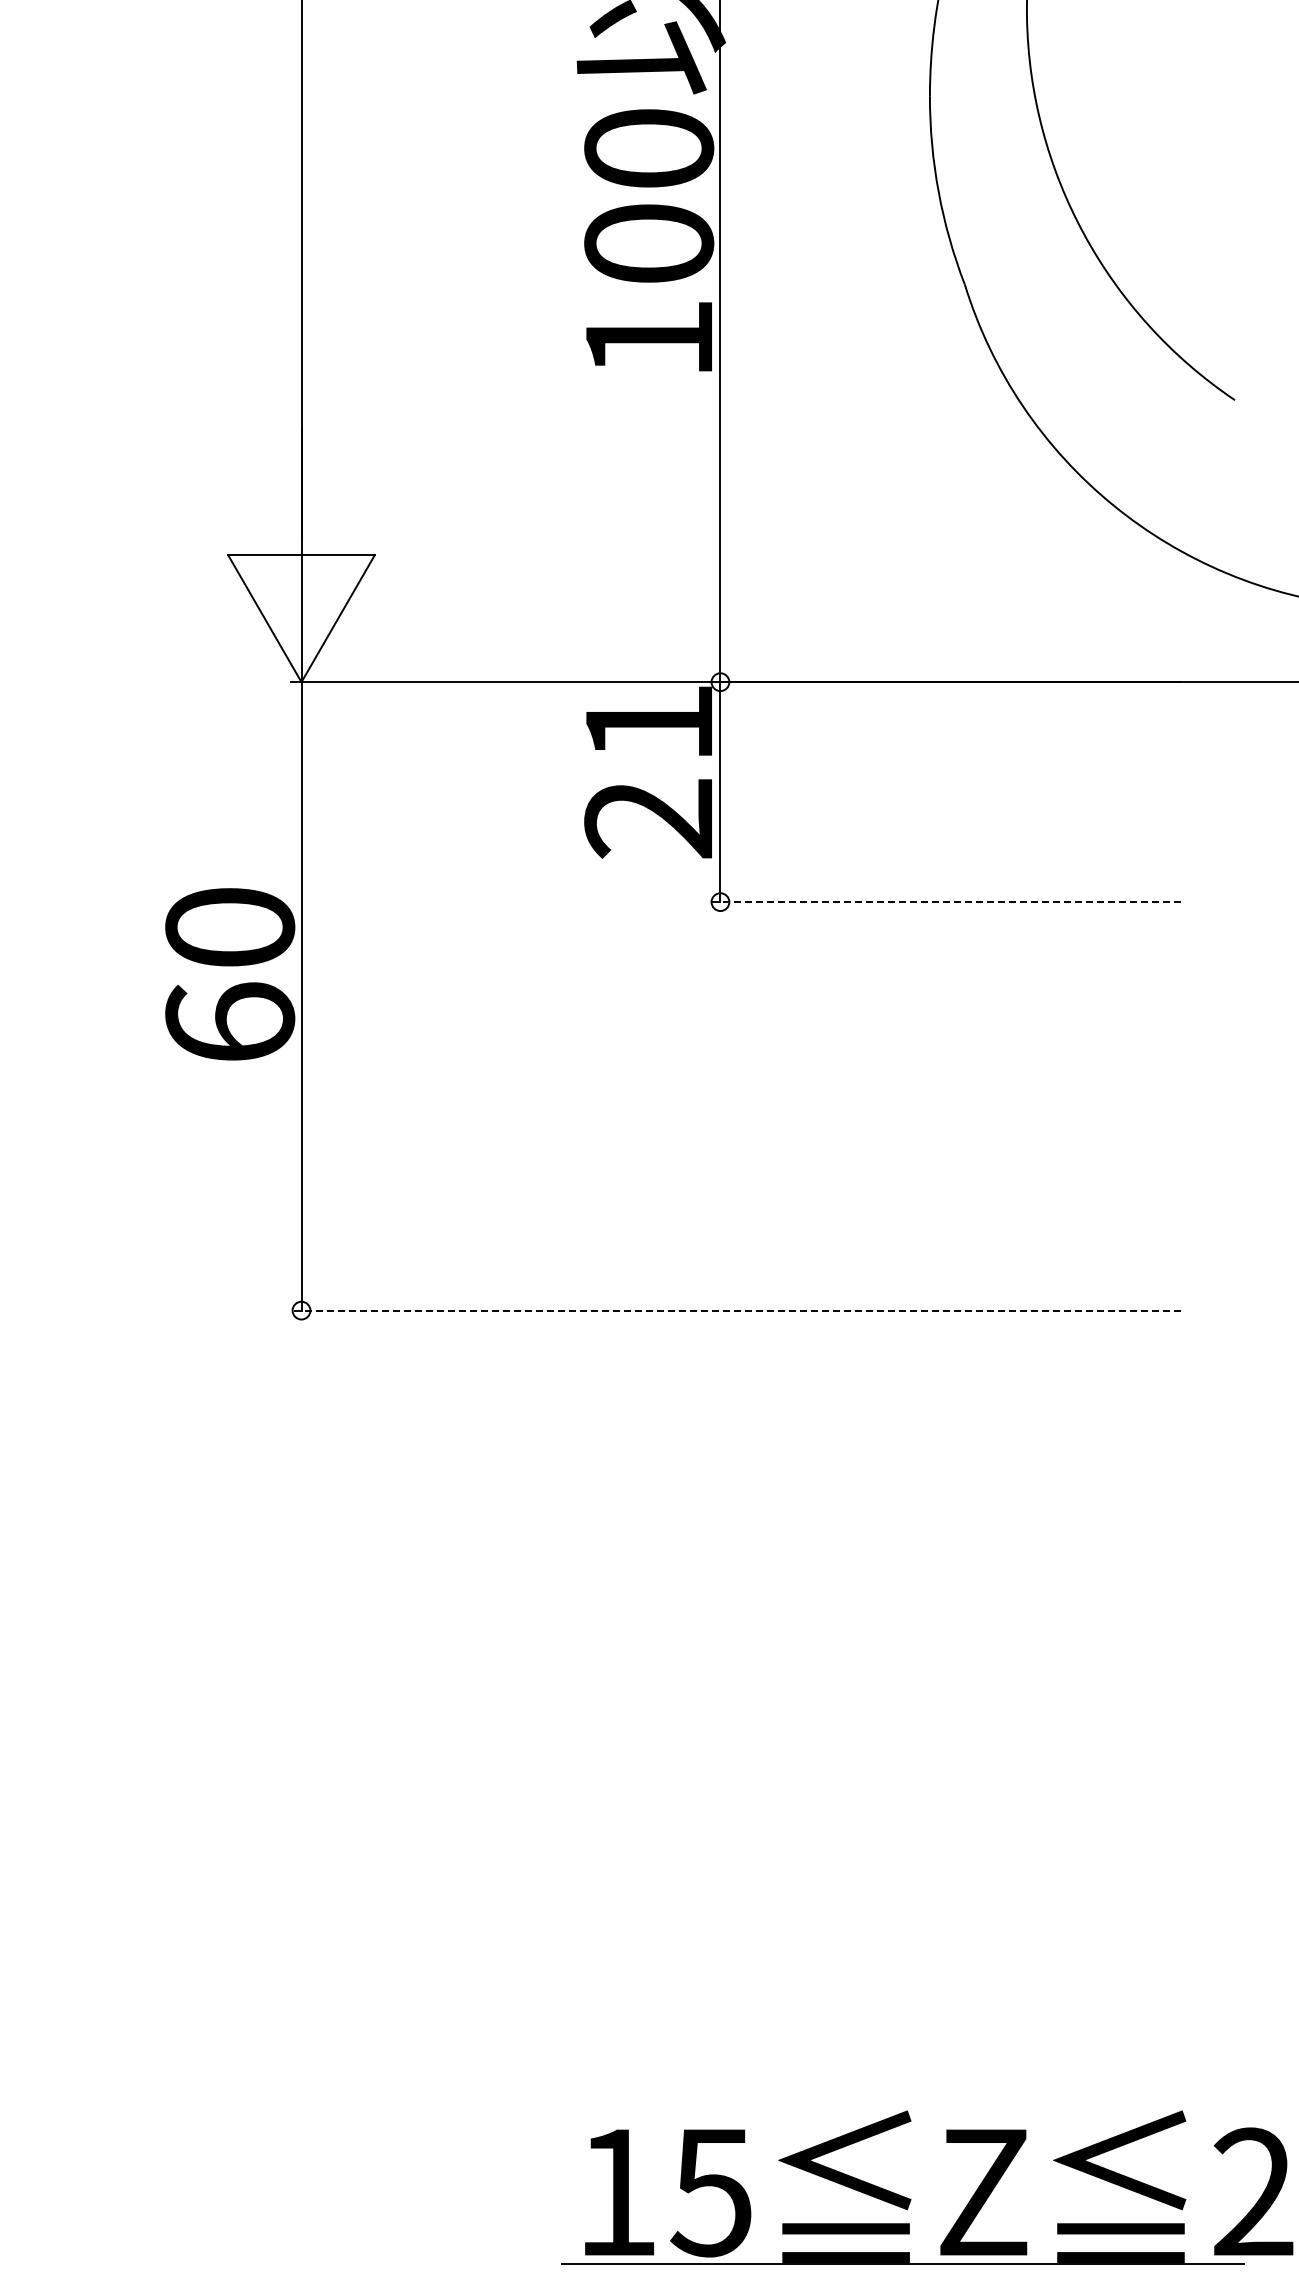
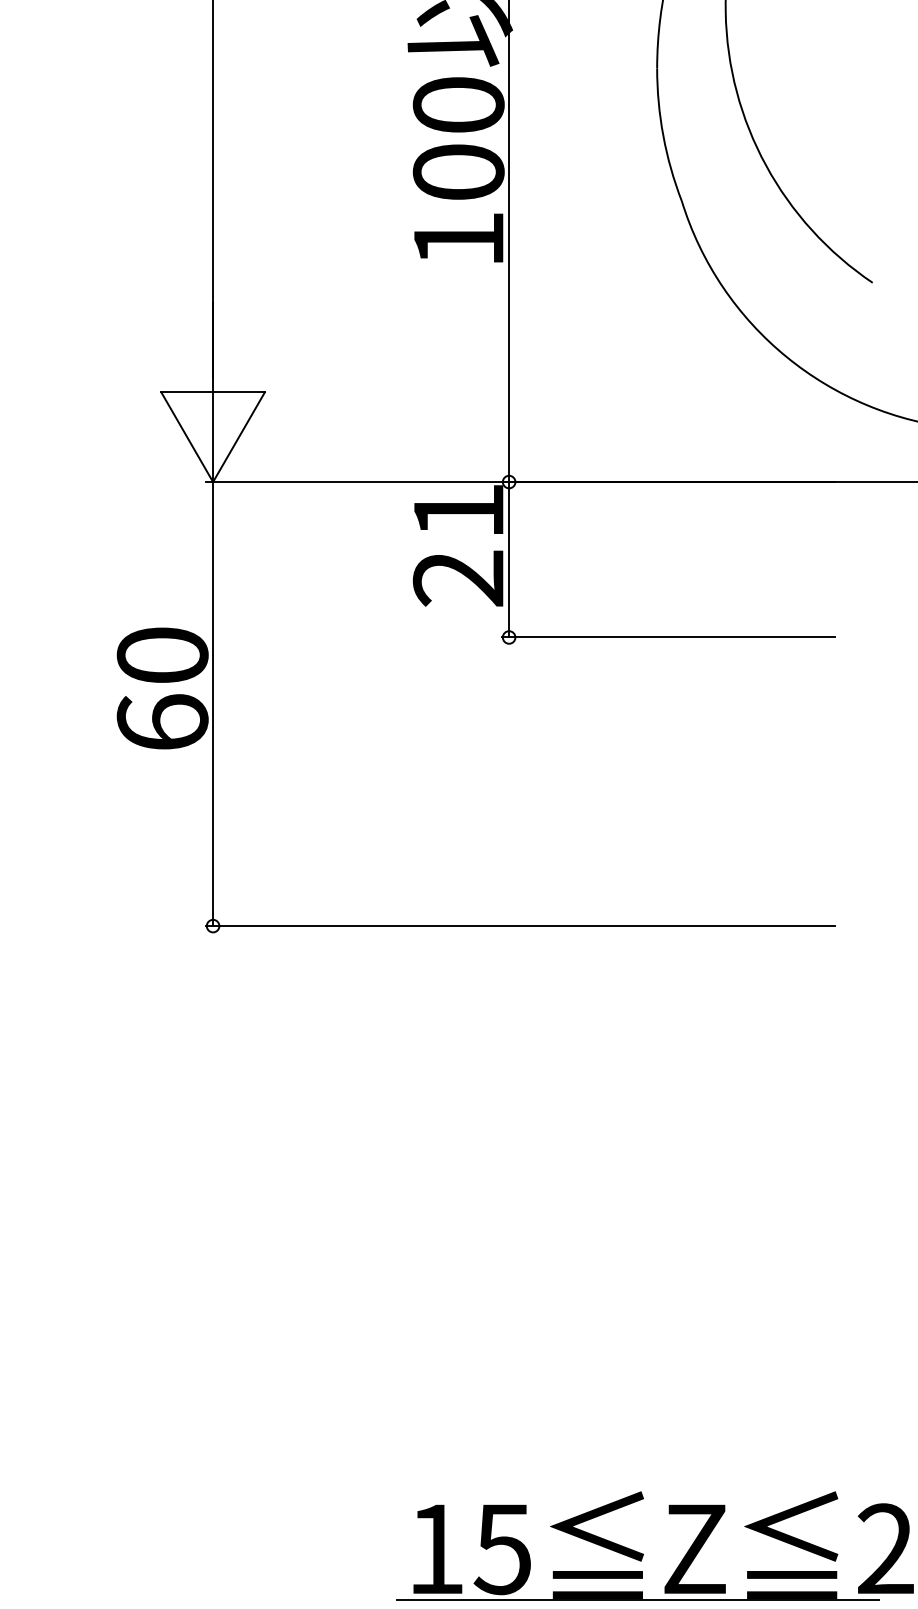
line: (945, 902) -> (668, 637), dashed -> solid
line: (735, 1310) -> (519, 926), dashed -> solid

